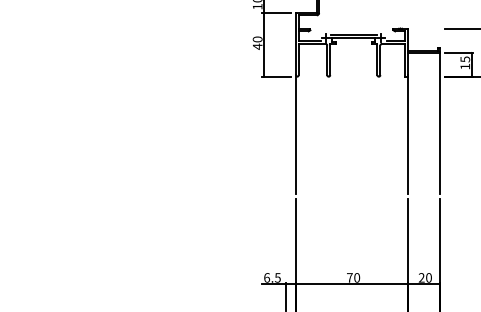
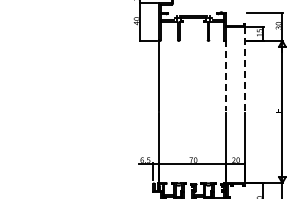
line: (439, 124) -> (244, 69), solid -> dashed
line: (407, 134) -> (225, 75), solid -> dashed

